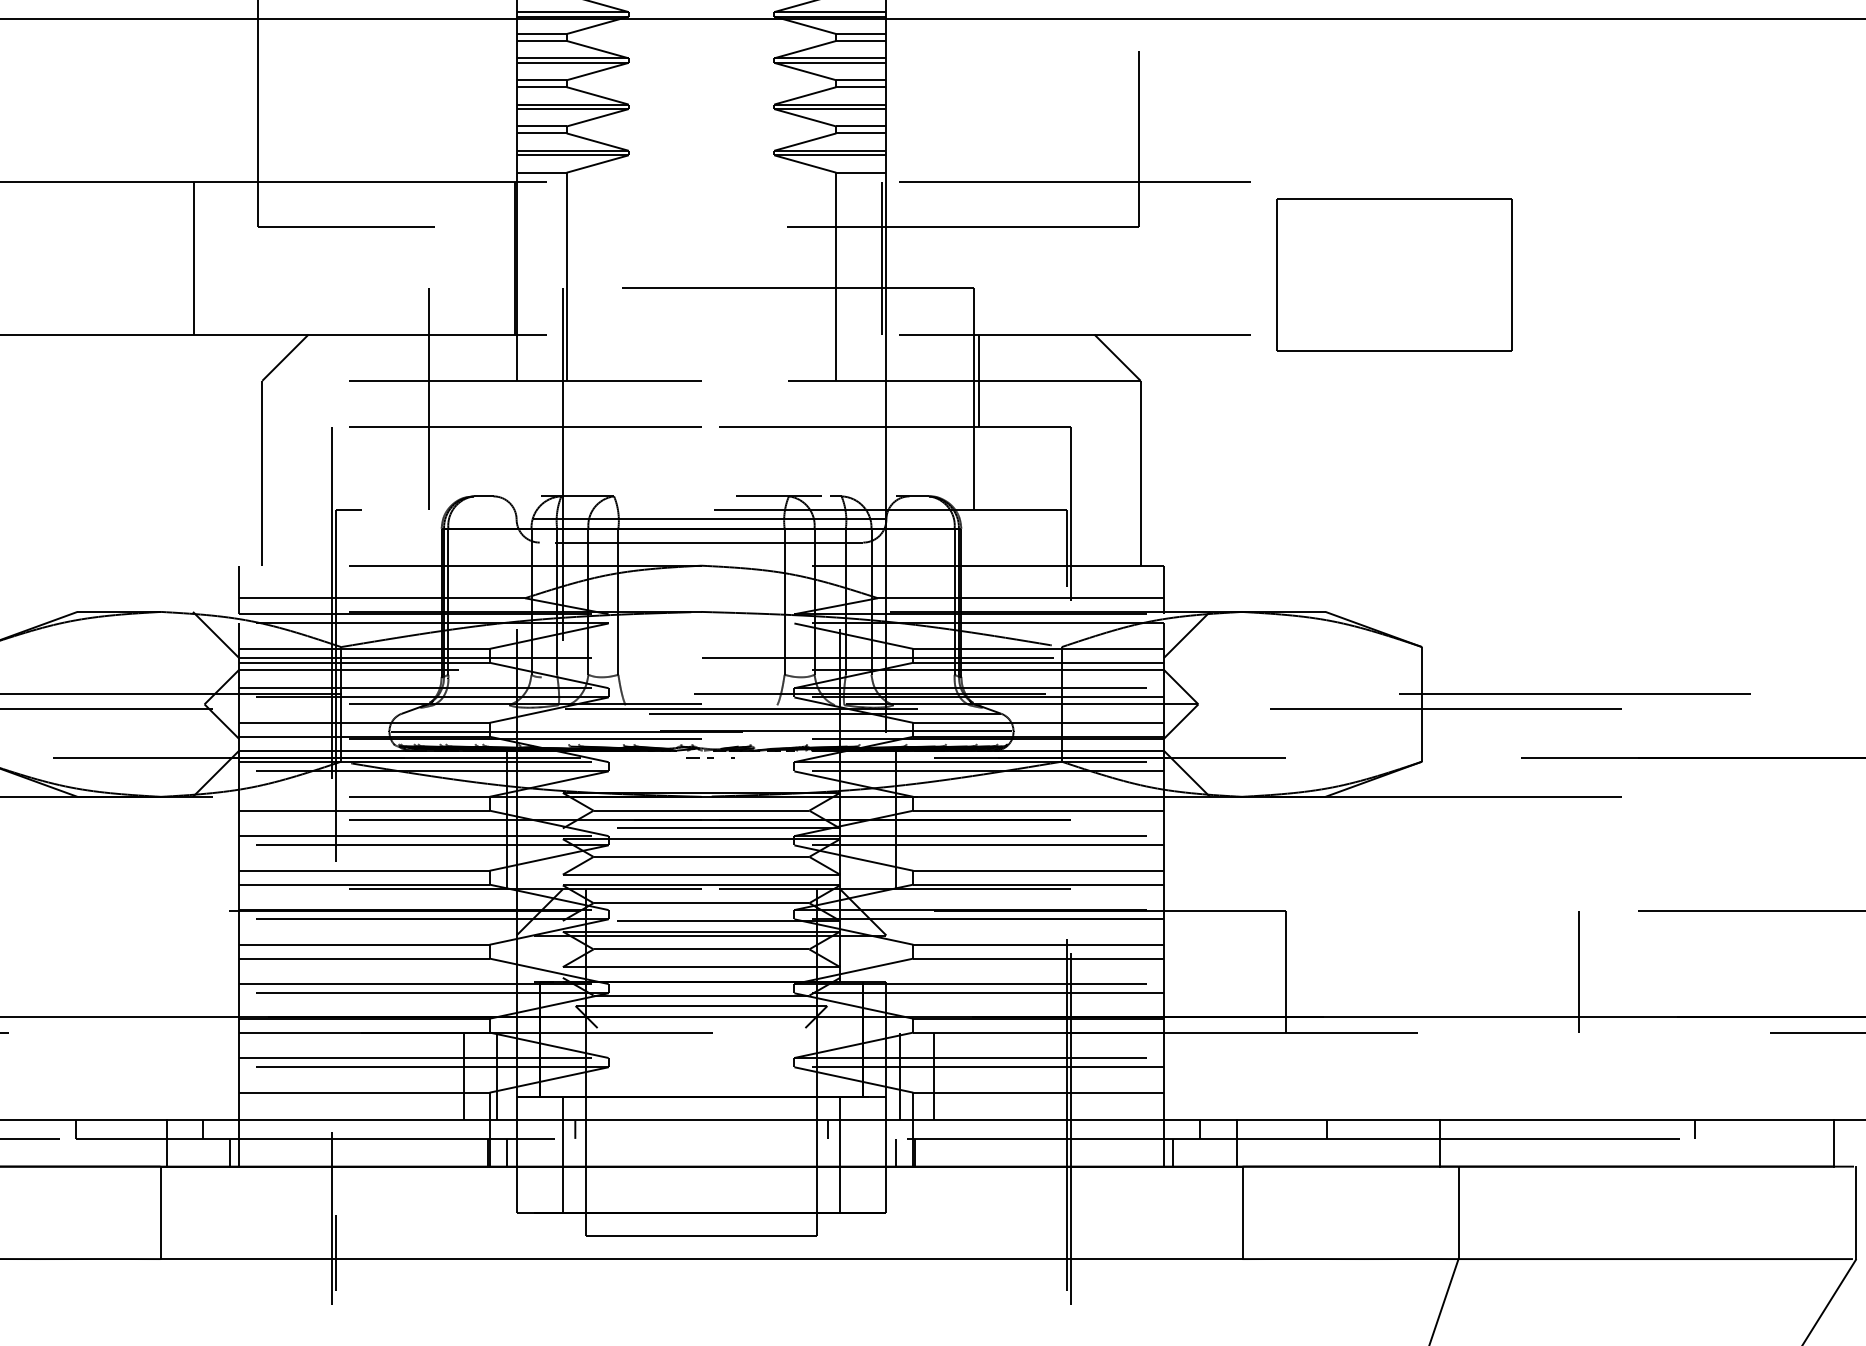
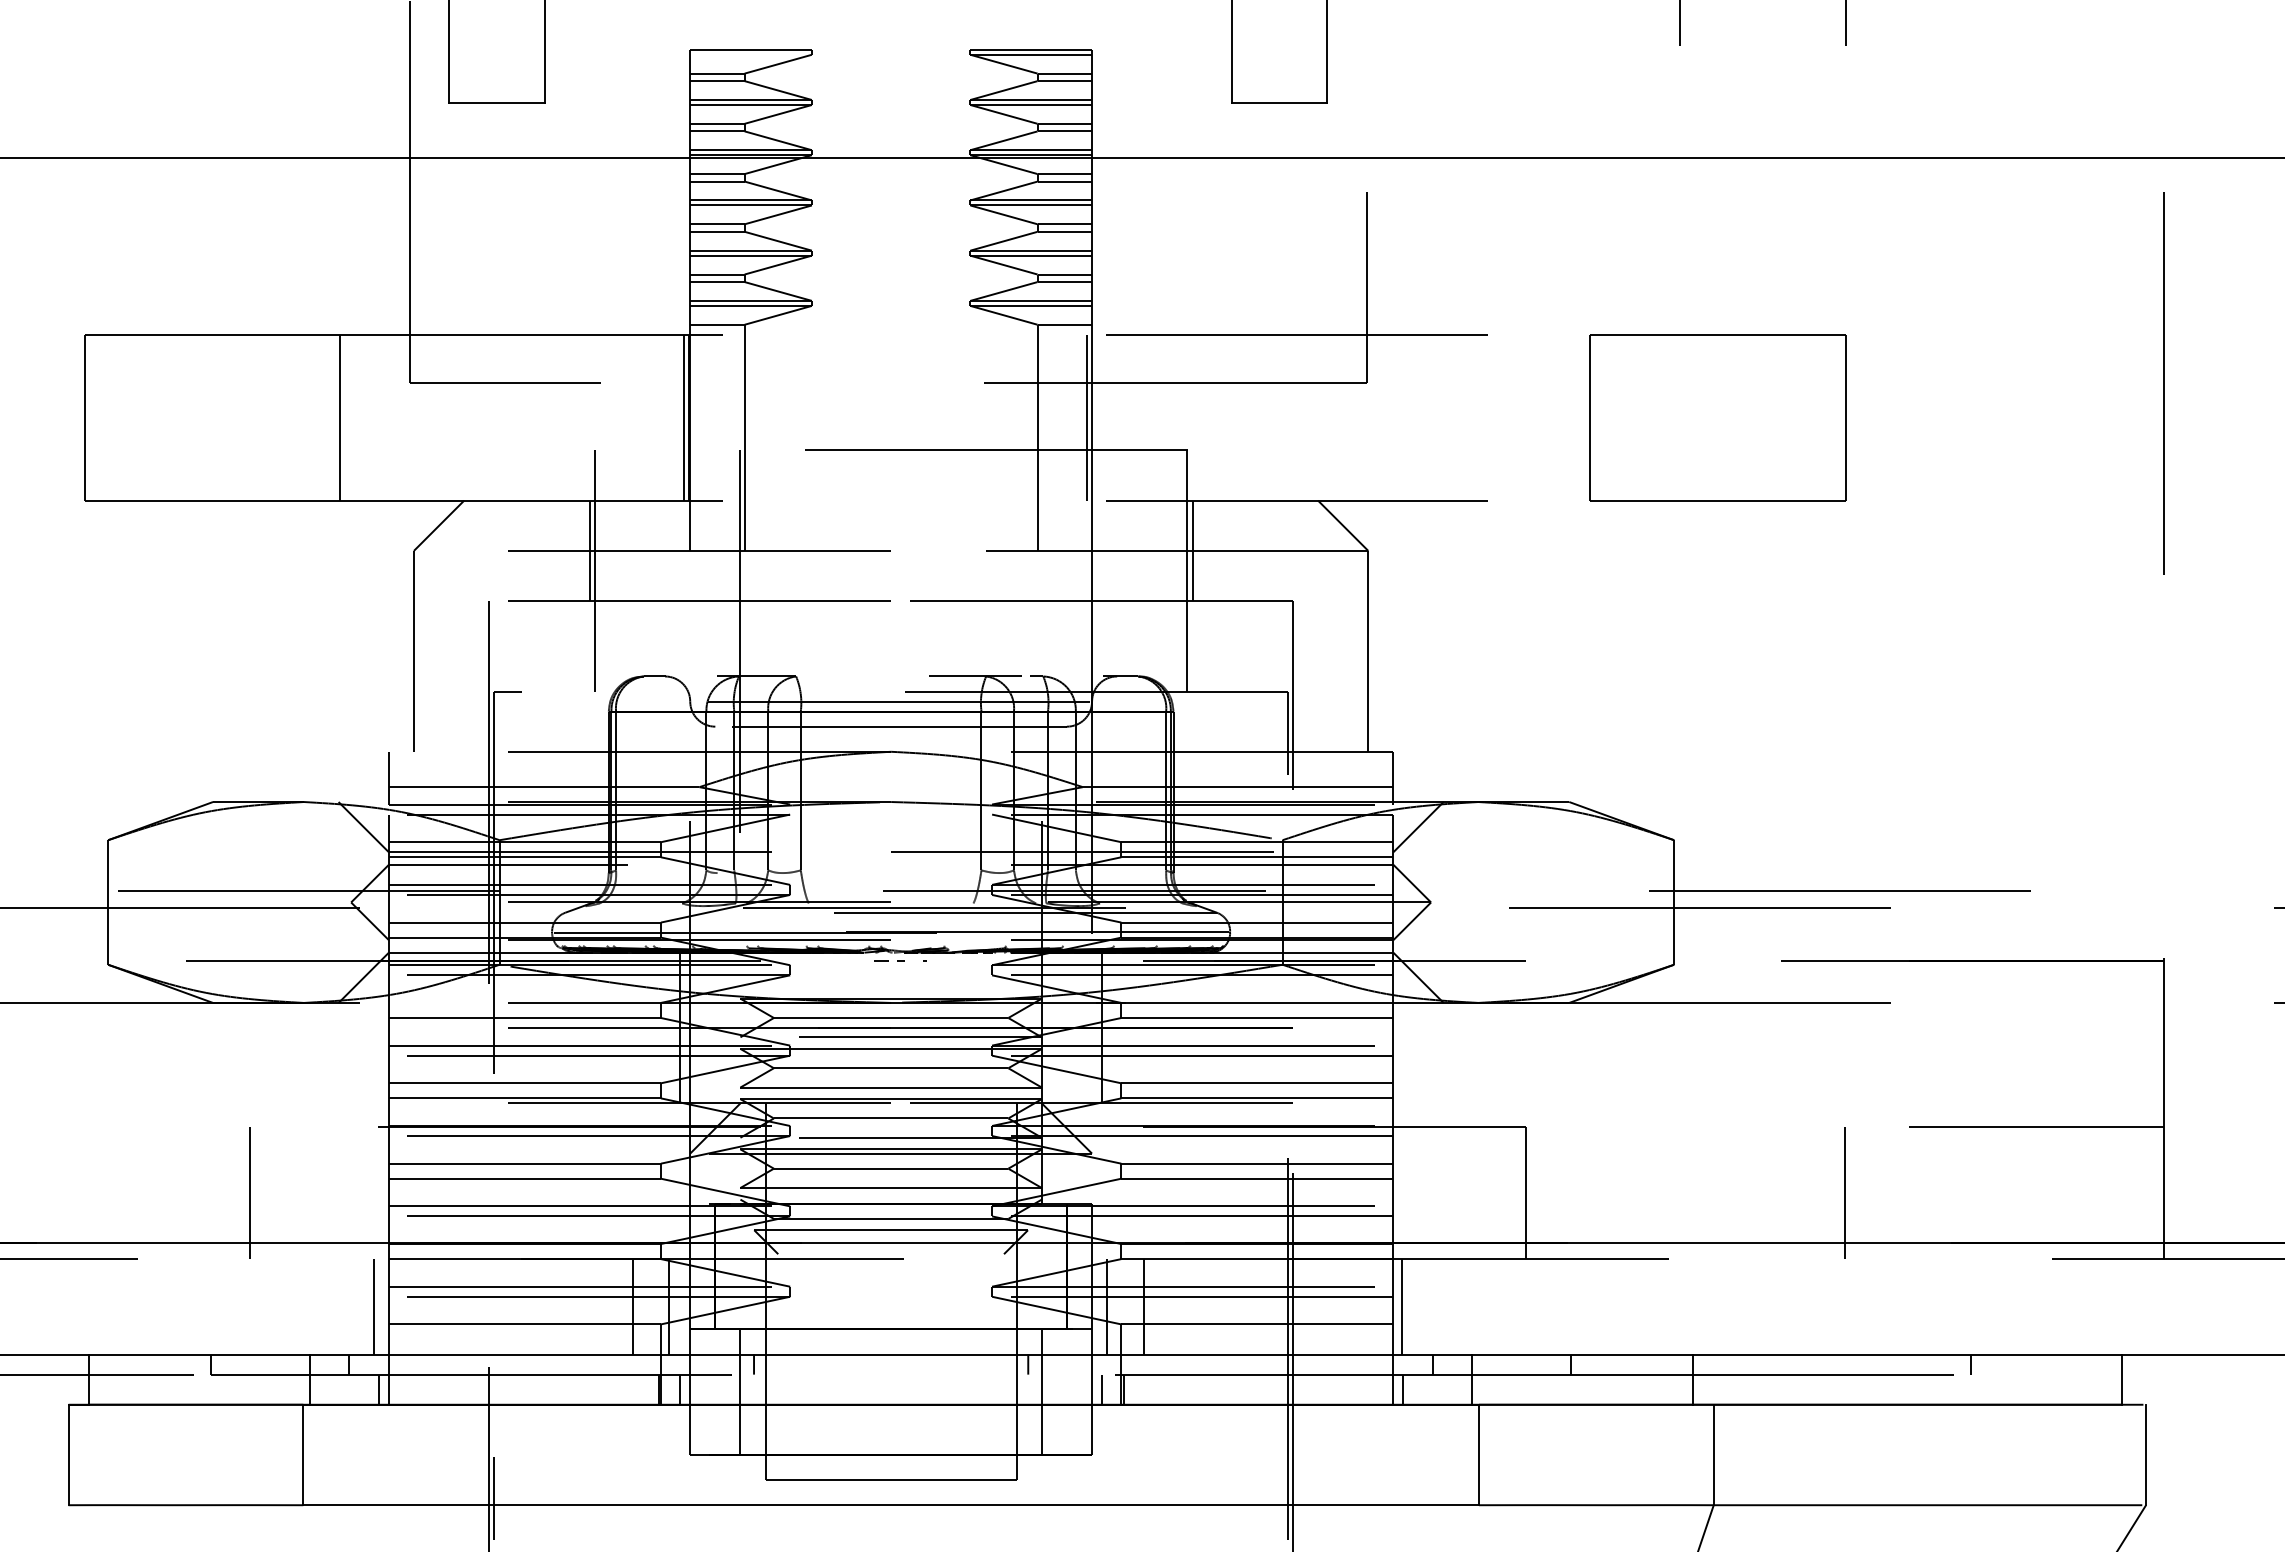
line: (511, 258) -> (684, 417), added
part: (1393, 274) -> (1717, 417), moved
line: (423, 380) -> (589, 550), added
line: (111, 971) -> (250, 1192), added
line: (225, 1076) -> (373, 1306), added
line: (1172, 1076) -> (1402, 1306), added

